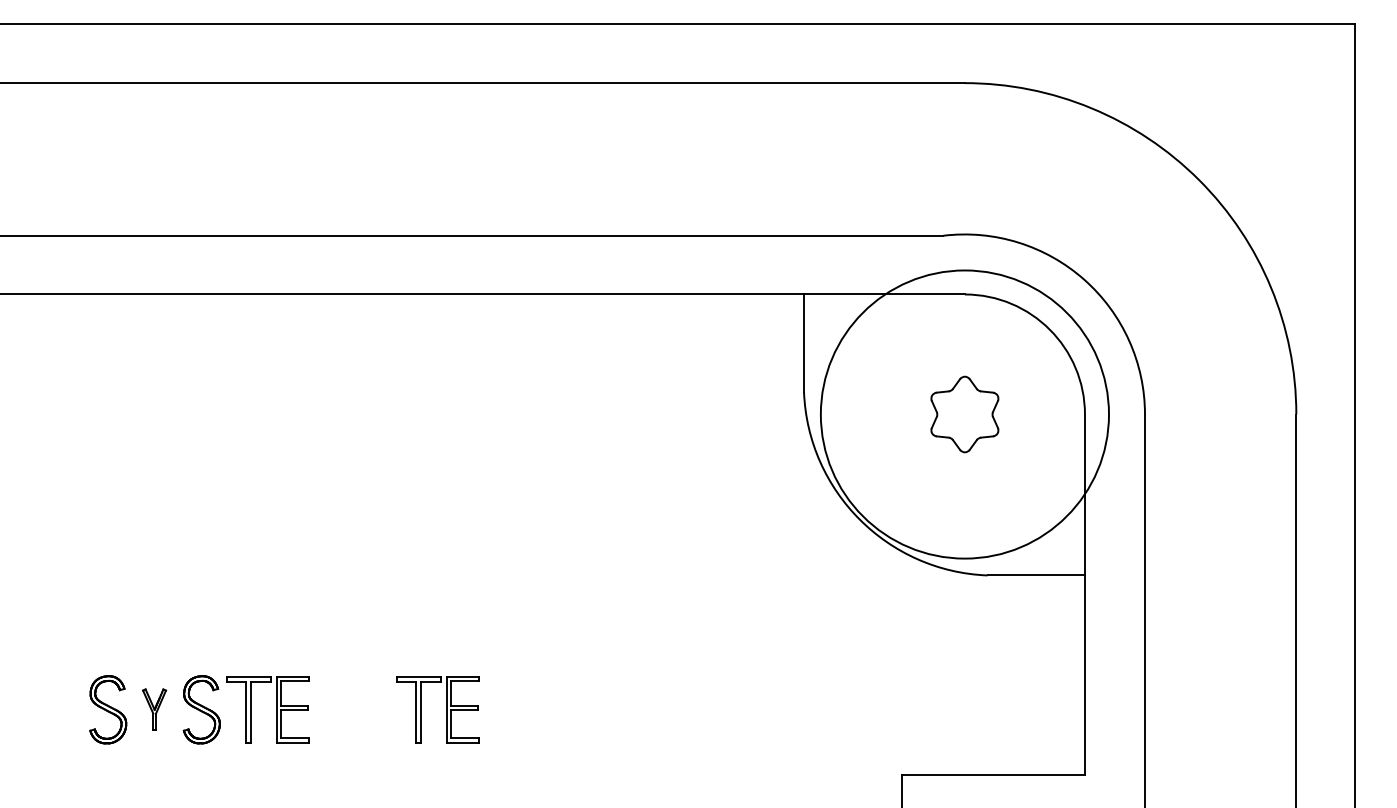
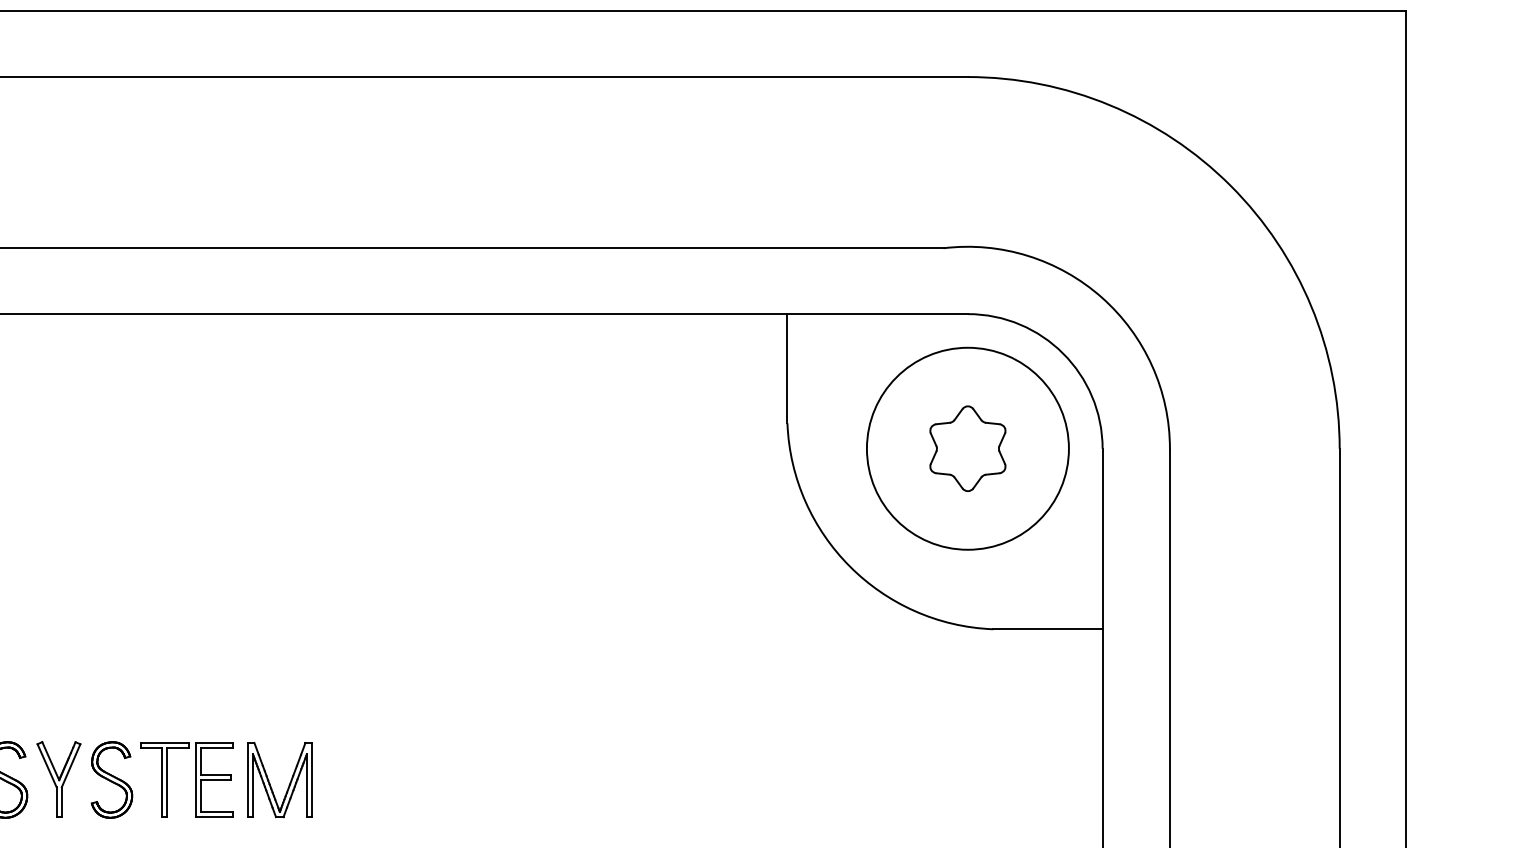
circle: (964, 414) -> (967, 448), size x0.62
part: (154, 709) -> (58, 779), size x1.67
part: (446, 709) -> (386, 779), removed
part: (343, 713) -> (270, 784), added

